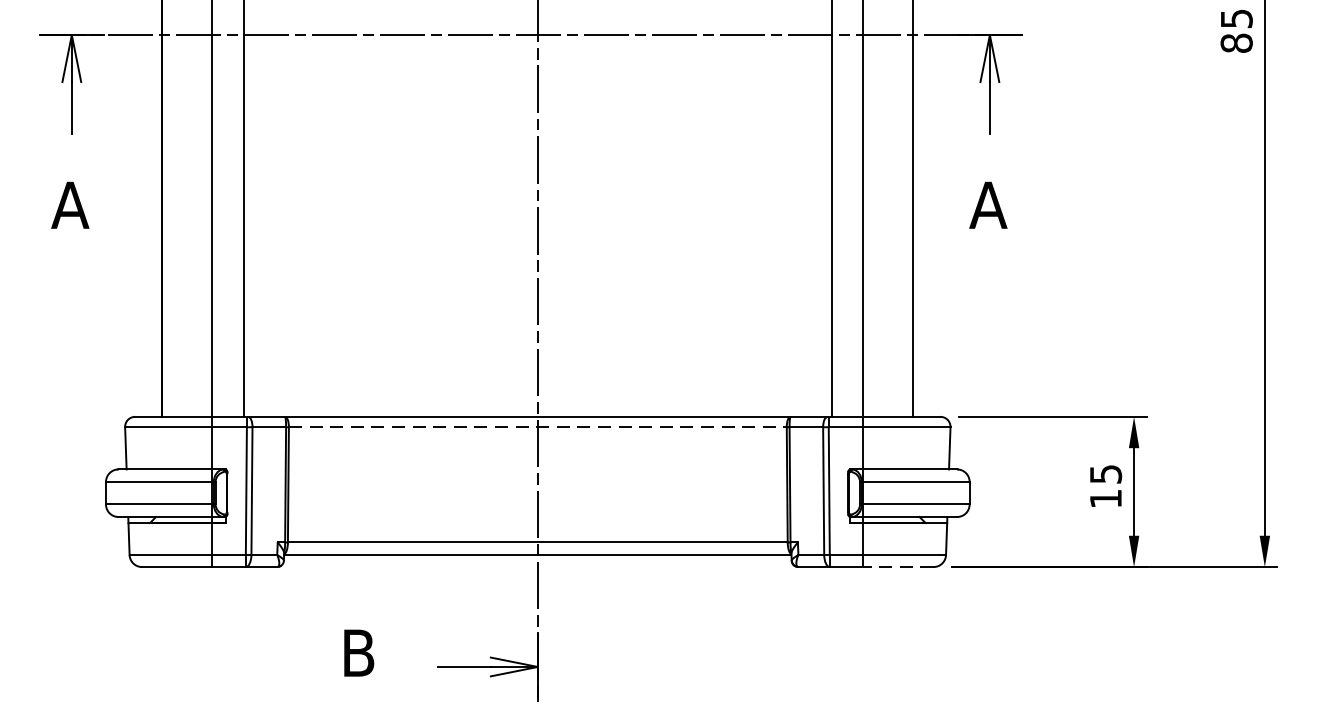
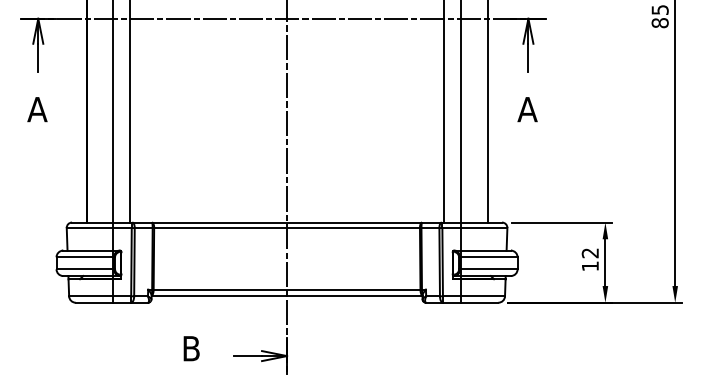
line: (538, 427) -> (287, 228), dashed -> solid
text: (1104, 474) -> (589, 253), 15 -> 12
line: (898, 566) -> (479, 302), dashed -> solid

